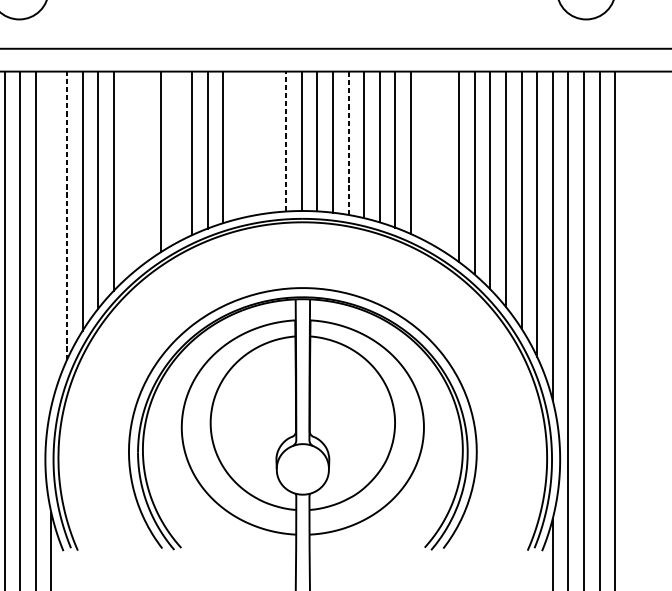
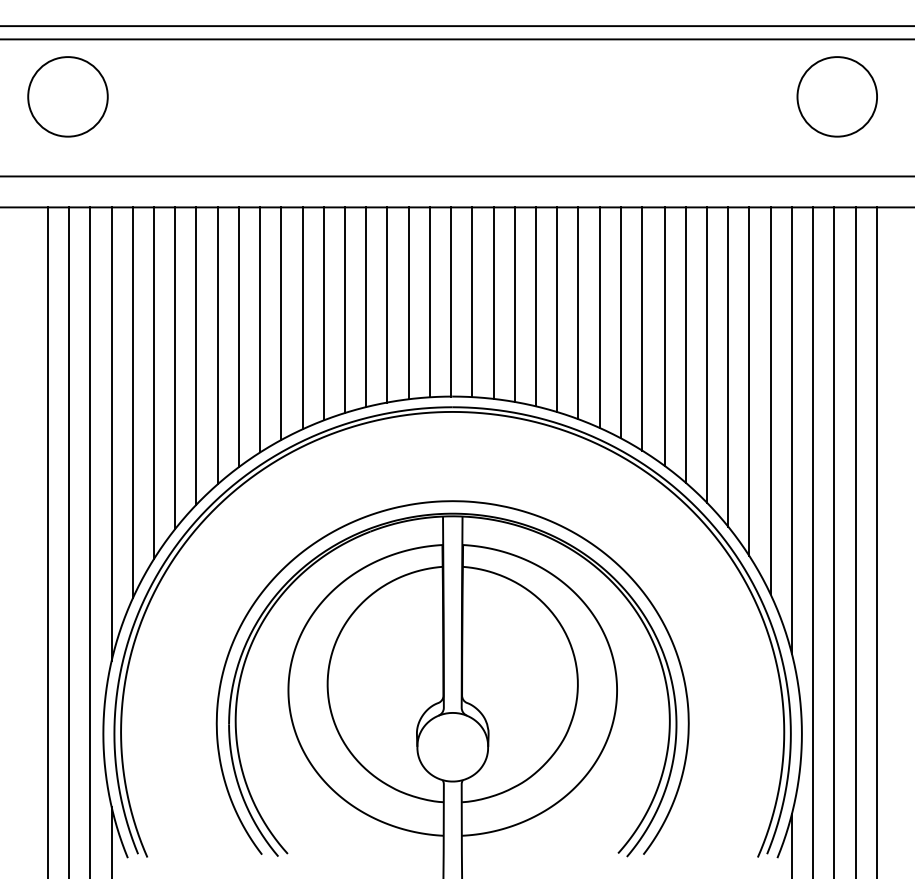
line: (285, 141) -> (429, 302), dashed -> solid
line: (270, 142) -> (408, 303), added
line: (254, 143) -> (387, 304), added
line: (348, 143) -> (514, 304), dashed -> solid
line: (239, 145) -> (366, 307), added
line: (426, 156) -> (620, 322), added
line: (176, 157) -> (281, 323), added
line: (442, 160) -> (642, 328), added
line: (144, 167) -> (238, 337), added
line: (129, 173) -> (217, 345), added
line: (66, 215) -> (132, 402), dashed -> solid
line: (51, 238) -> (111, 434), added

